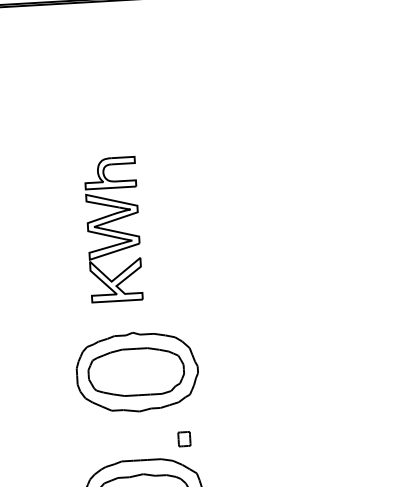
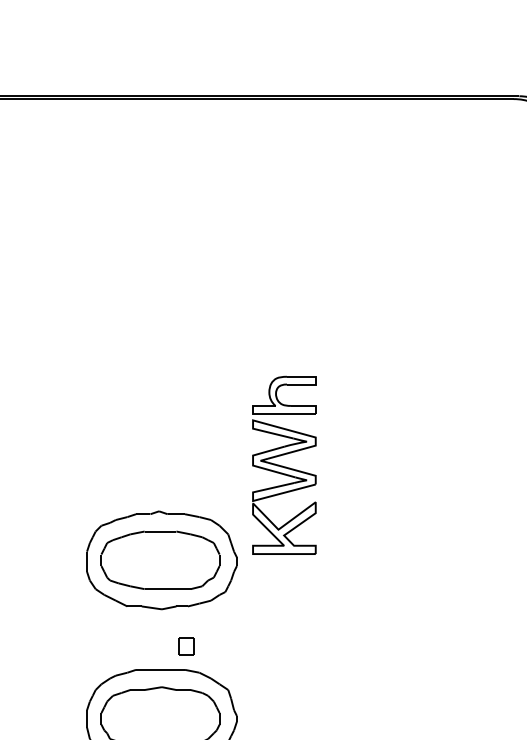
part: (113, 228) -> (284, 464), moved
part: (184, 438) -> (186, 646), moved

